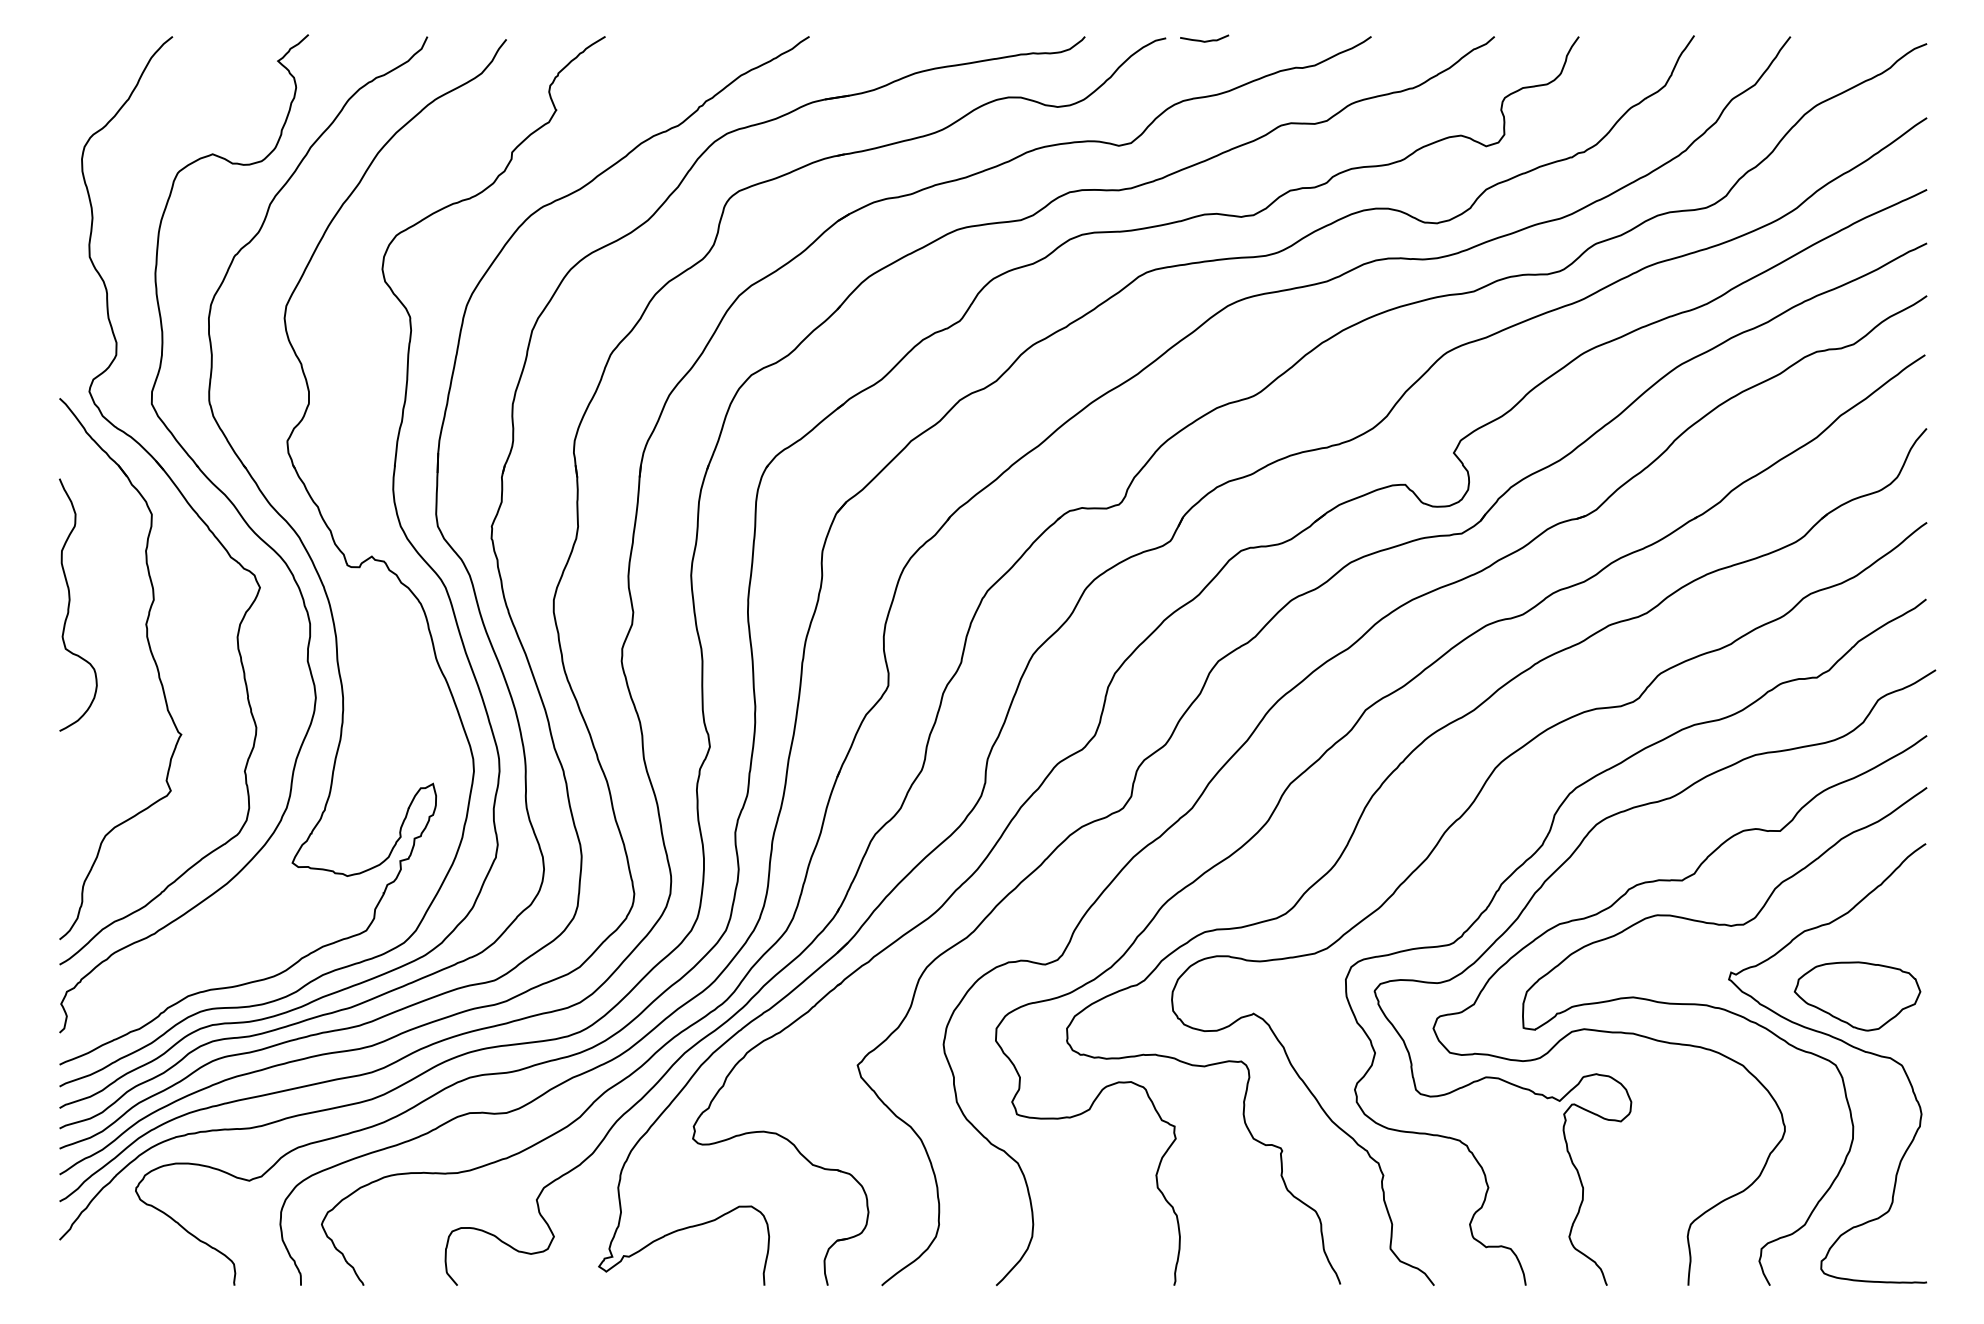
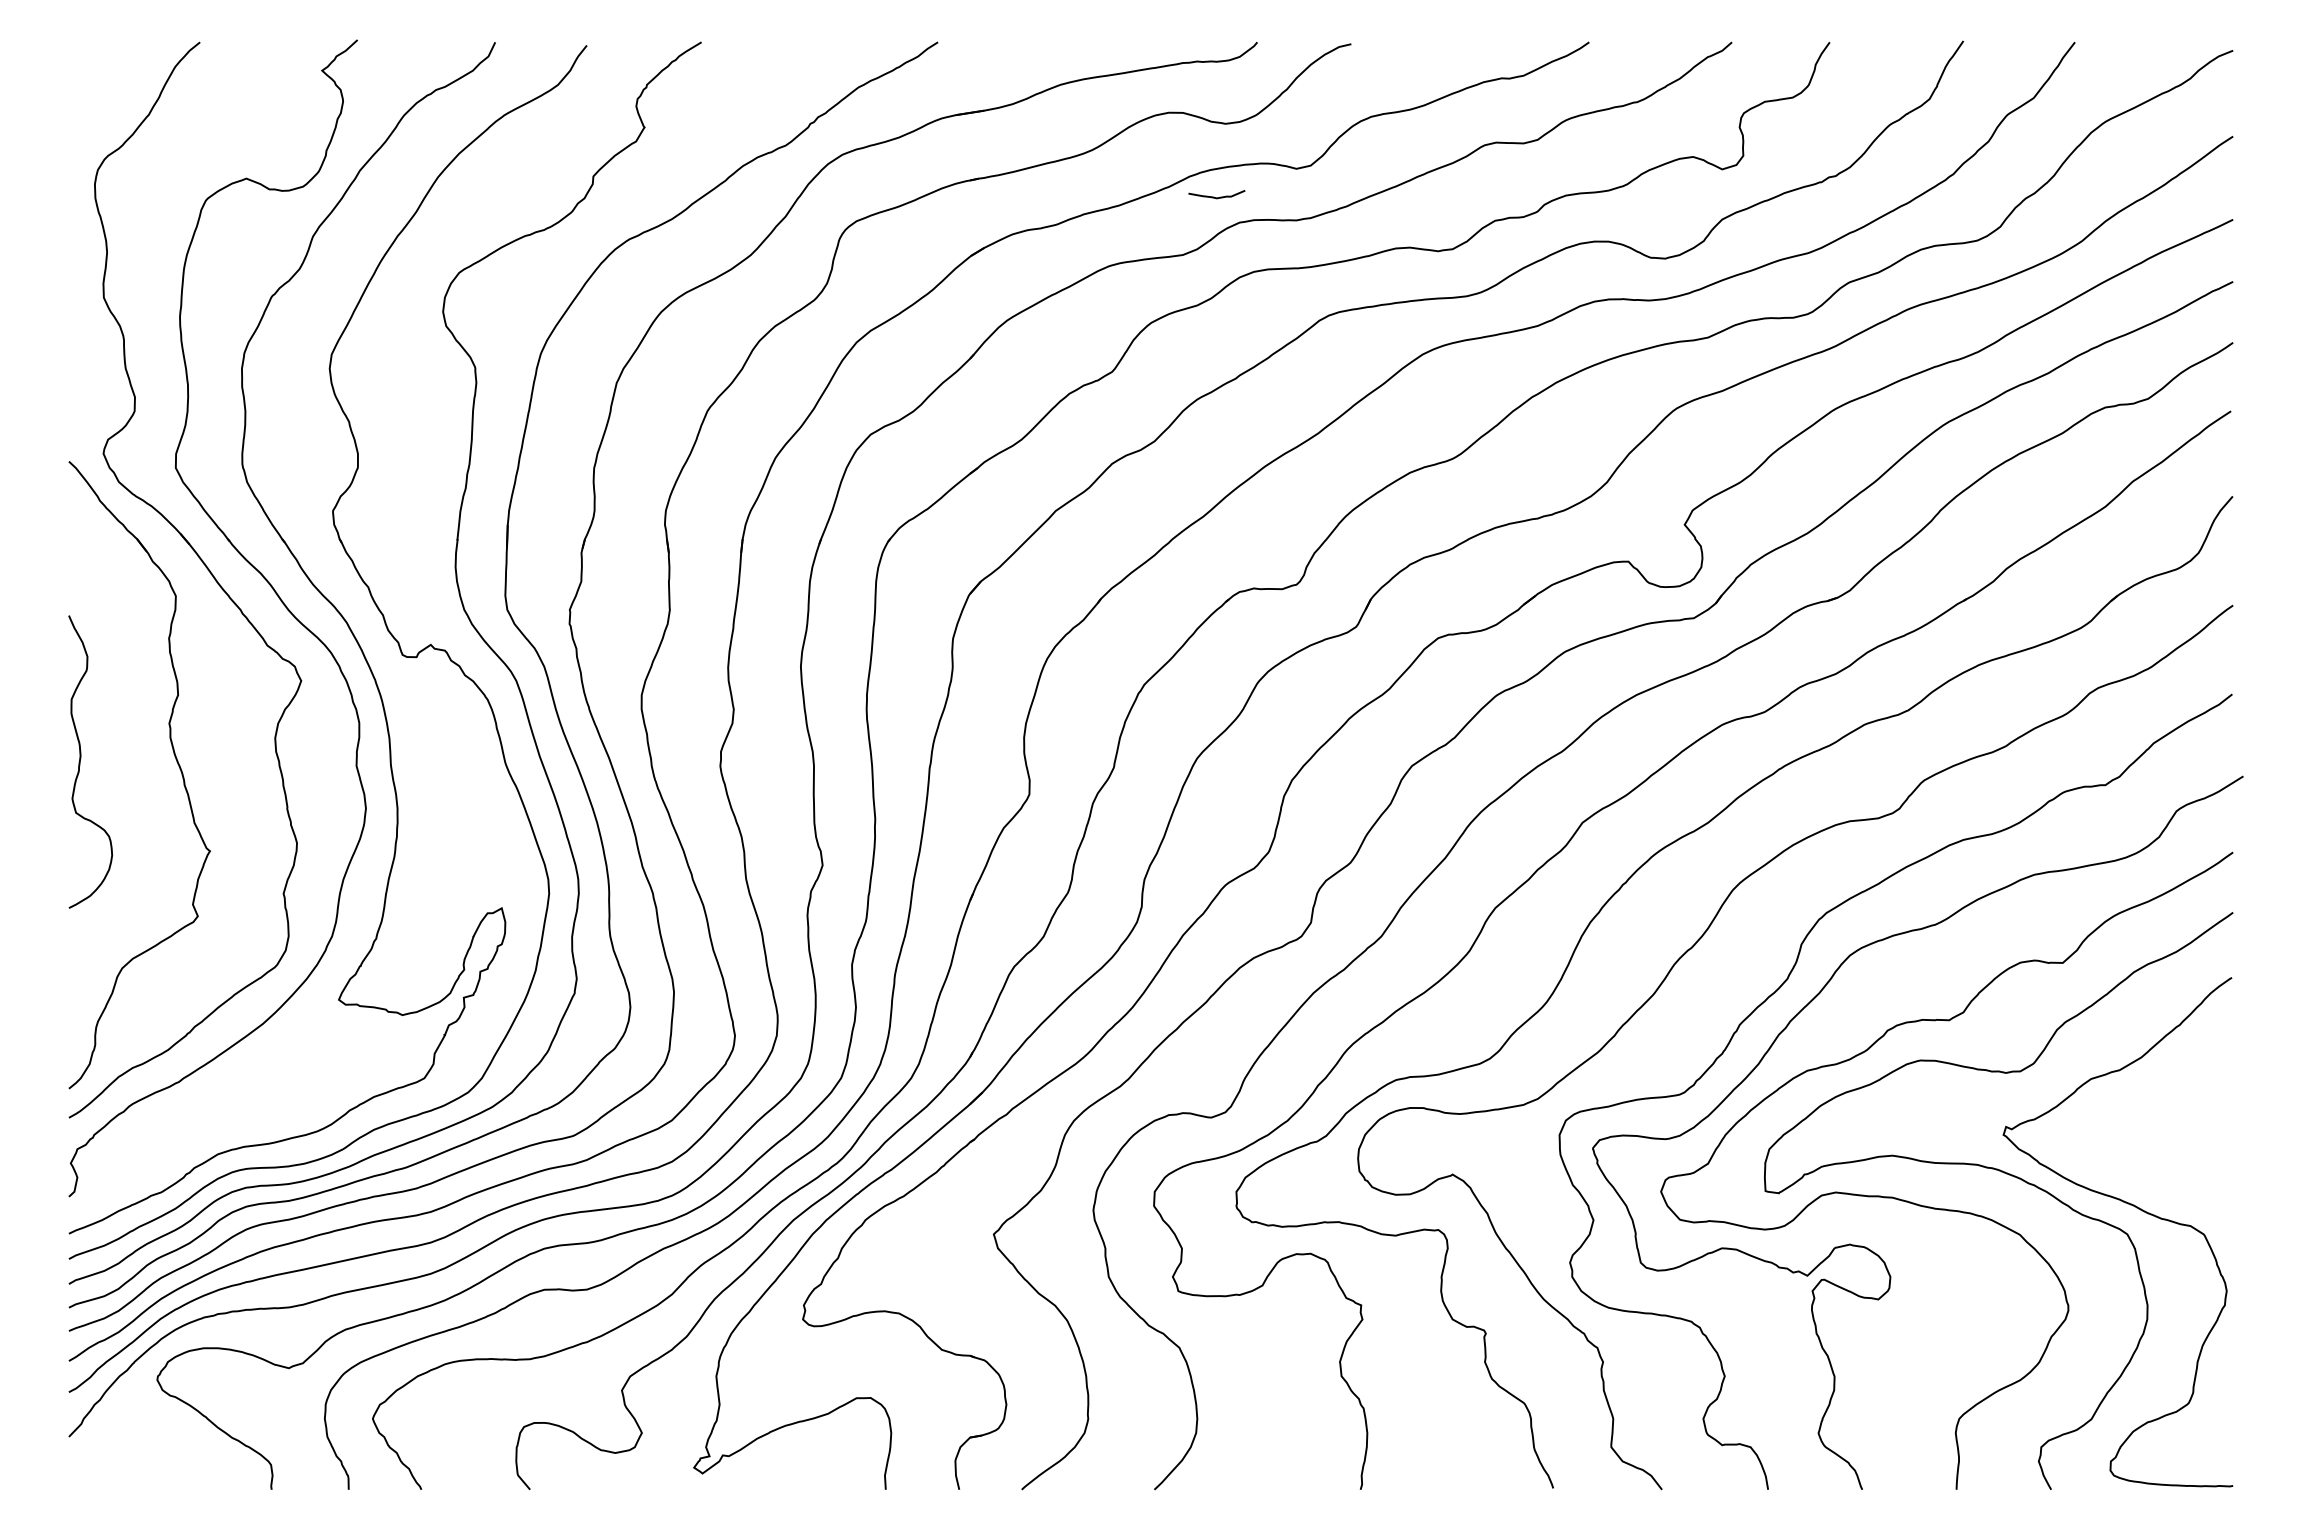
curve: (1202, 40) -> (1214, 196), moved
curve: (70, 602) -> (81, 758), moved
part: (1857, 996) -> (2152, 1154), removed

